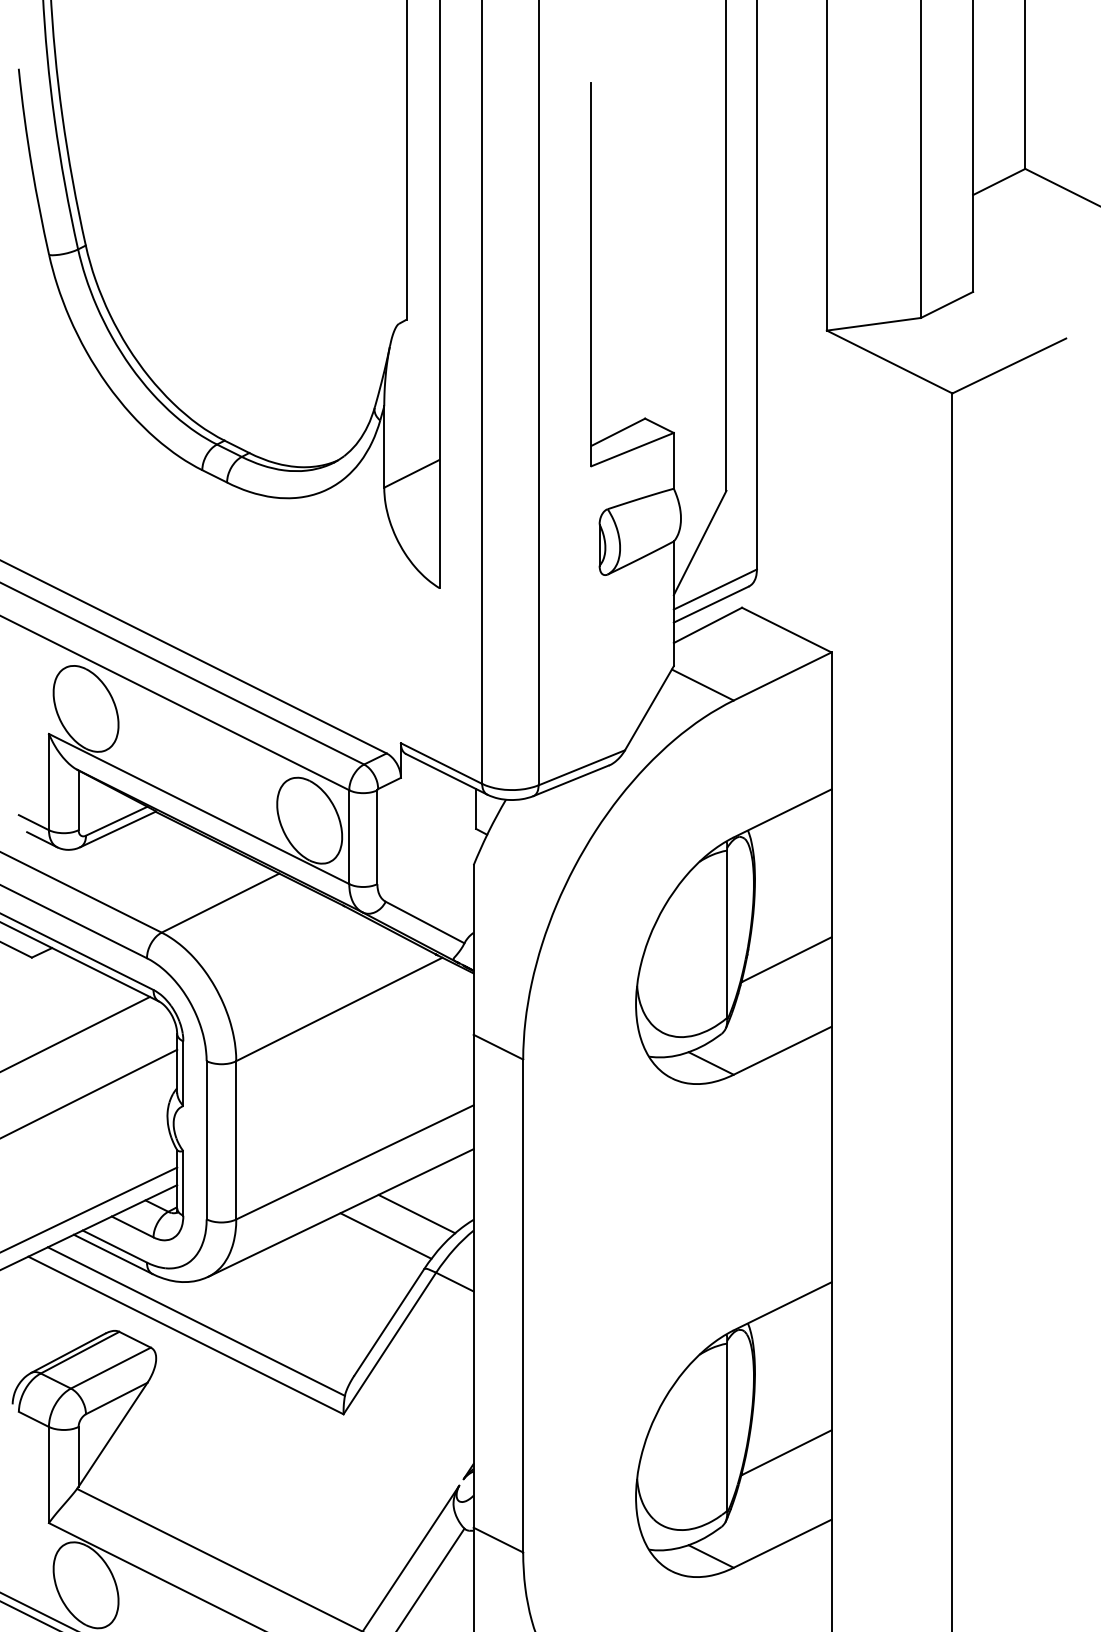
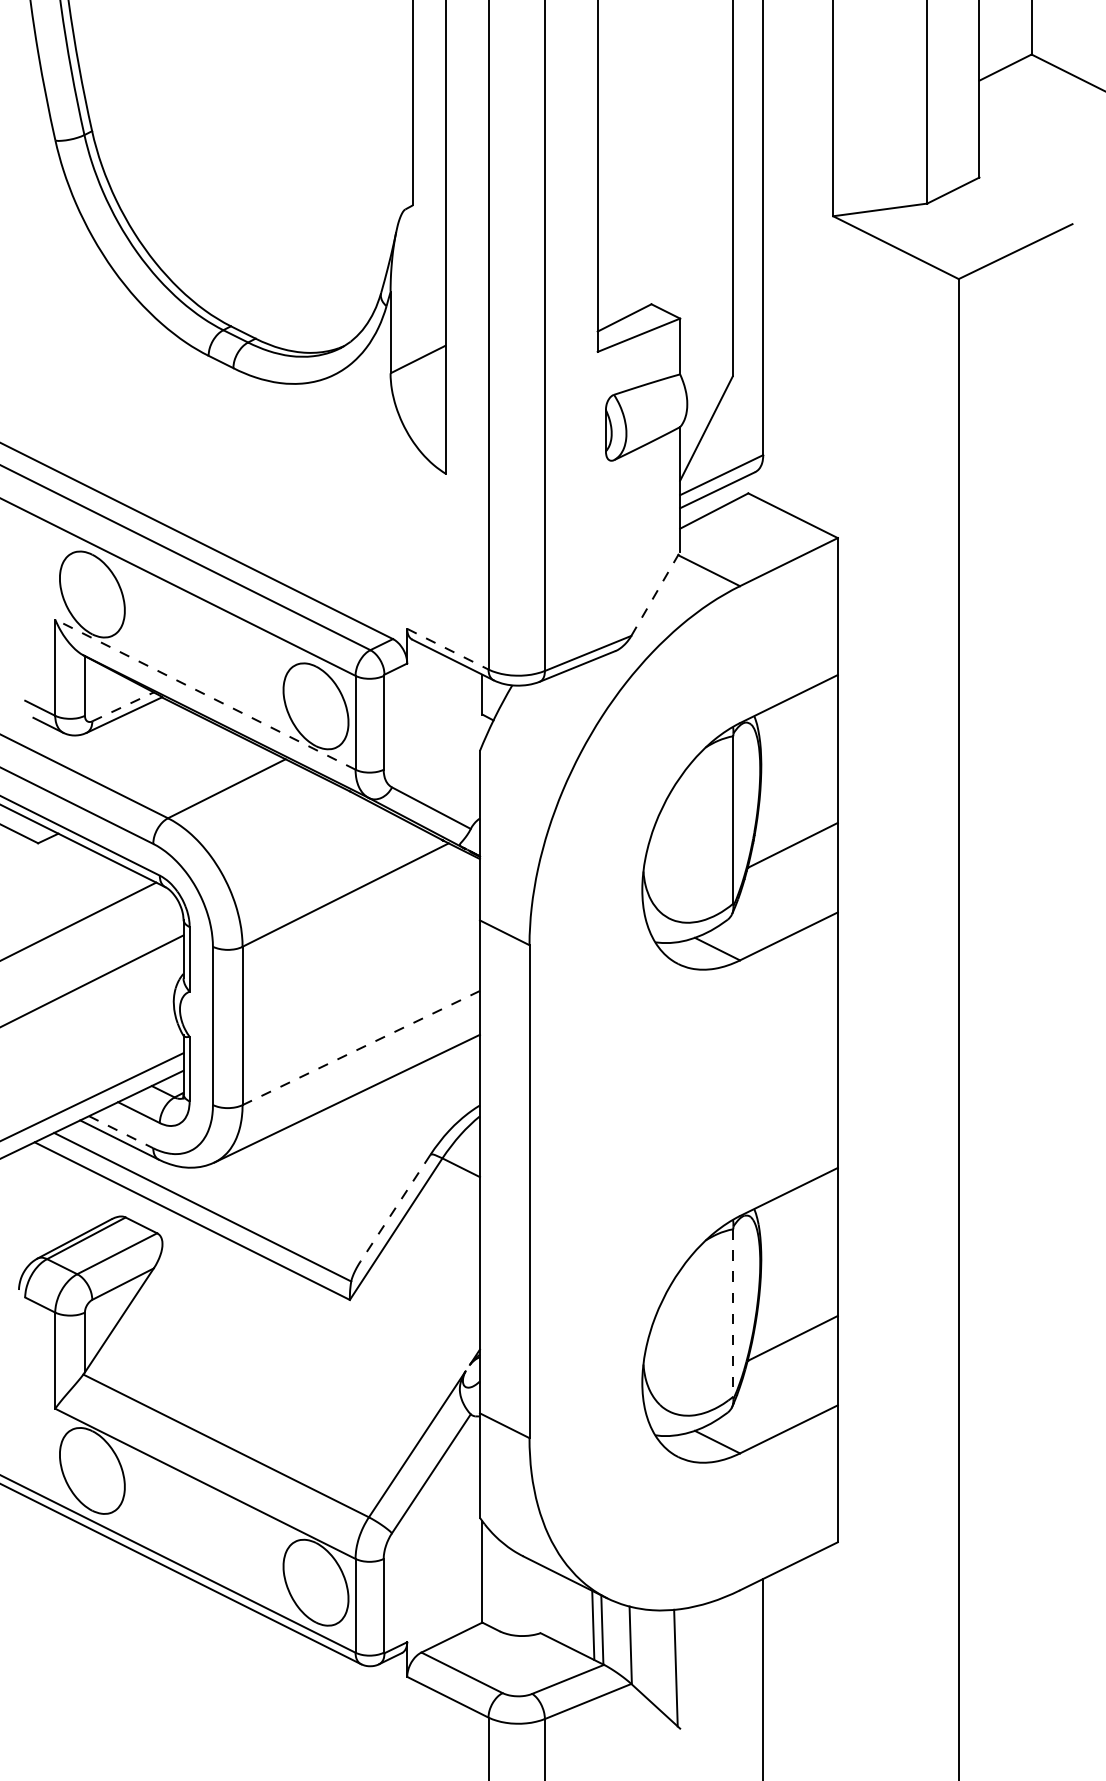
line: (649, 707) -> (655, 593), solid -> dashed
line: (442, 763) -> (448, 649), solid -> dashed
line: (199, 808) -> (205, 694), solid -> dashed
line: (117, 820) -> (123, 706), solid -> dashed
line: (355, 1162) -> (361, 1048), solid -> dashed
line: (416, 1213) -> (422, 1099), removed
line: (385, 1235) -> (391, 1121), removed
line: (115, 1246) -> (121, 1132), solid -> dashed
line: (389, 1322) -> (395, 1208), solid -> dashed
line: (727, 1427) -> (733, 1313), solid -> dashed

